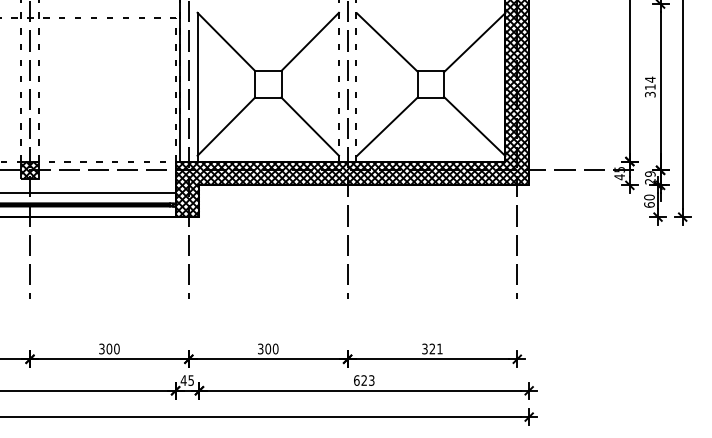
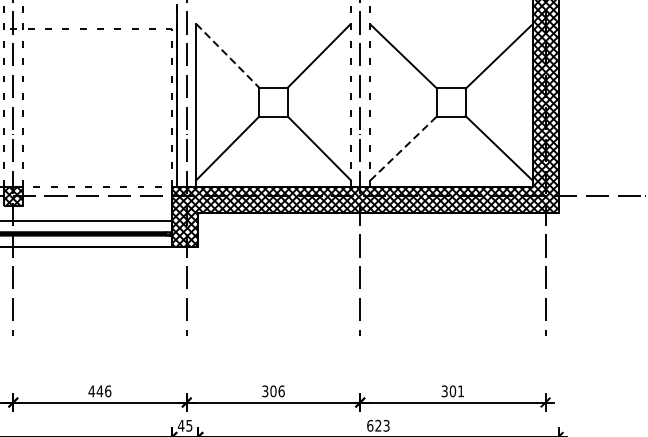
line: (226, 41) -> (227, 55), solid -> dashed
line: (387, 126) -> (403, 148), solid -> dashed
text: (108, 348) -> (98, 390), 300 -> 446
text: (275, 348) -> (281, 390), 300 -> 306
text: (432, 348) -> (452, 390), 321 -> 301

